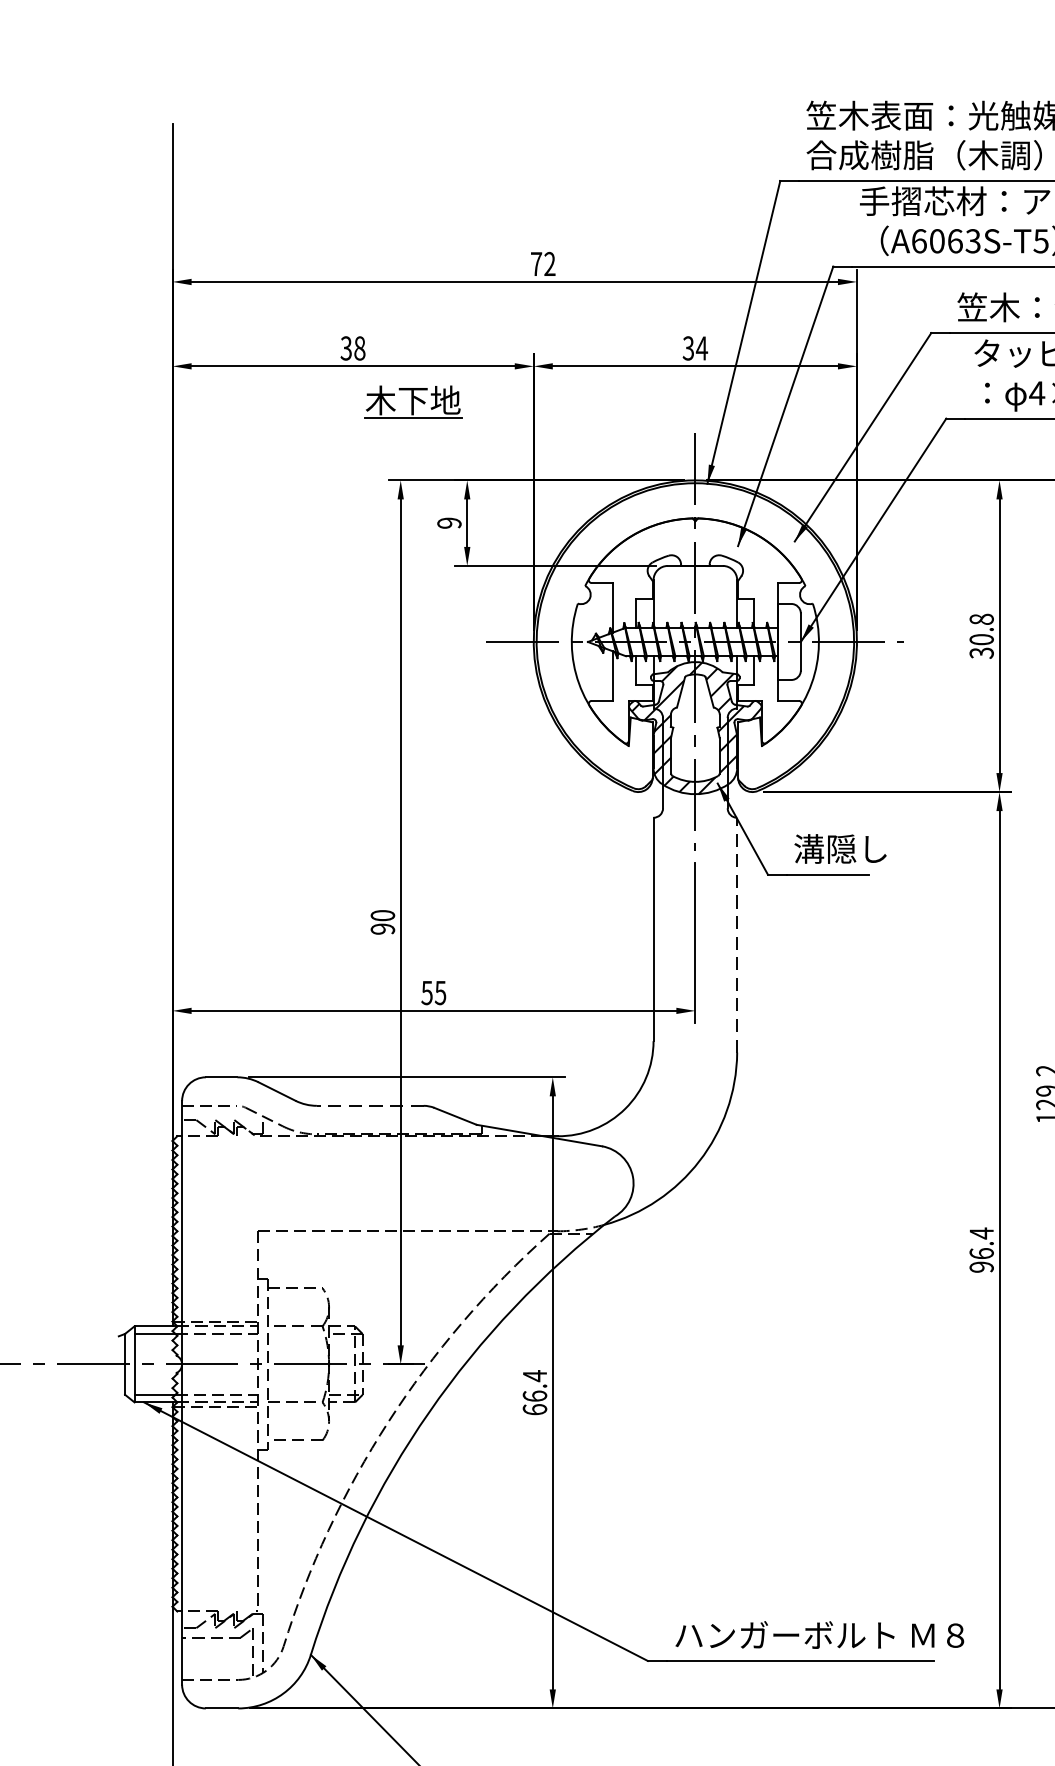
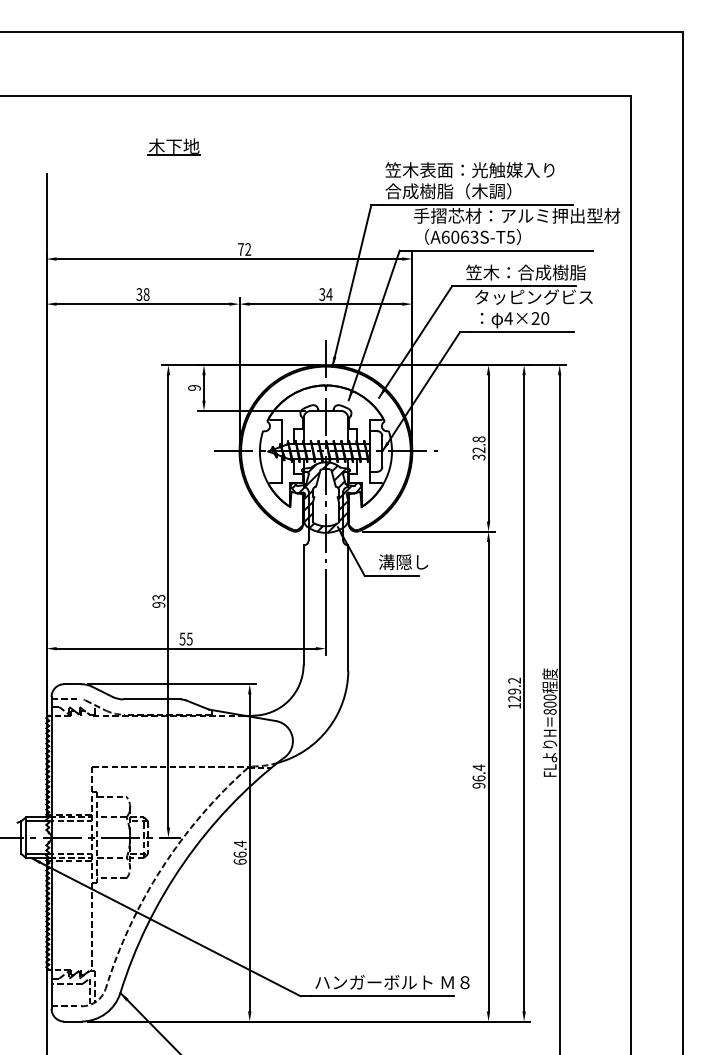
part: (412, 400) -> (173, 146), moved
text: (980, 640) -> (478, 450), 30.8 -> 32.8
text: (382, 915) -> (158, 597), 90 -> 93
line: (737, 935) -> (348, 608), dashed -> solid
line: (370, 1105) -> (152, 699), dashed -> solid

